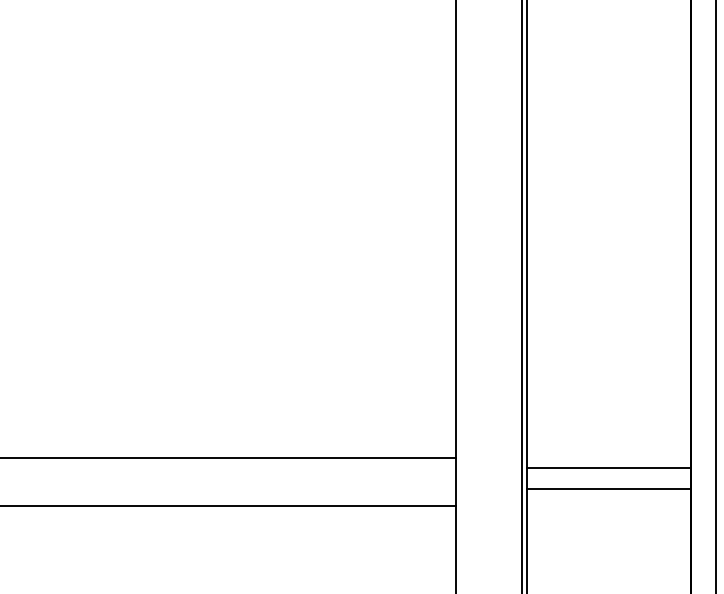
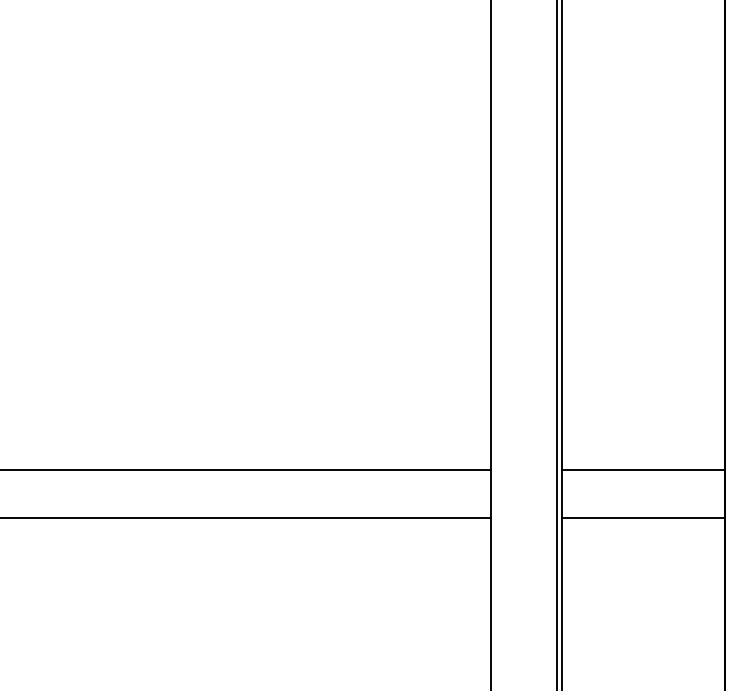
line: (608, 467) -> (643, 517), moved
line: (608, 488) -> (643, 470), moved

